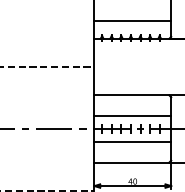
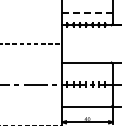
line: (134, 20) -> (88, 13), solid -> dashed
line: (132, 115) -> (87, 75), removed
line: (132, 142) -> (87, 93), removed

